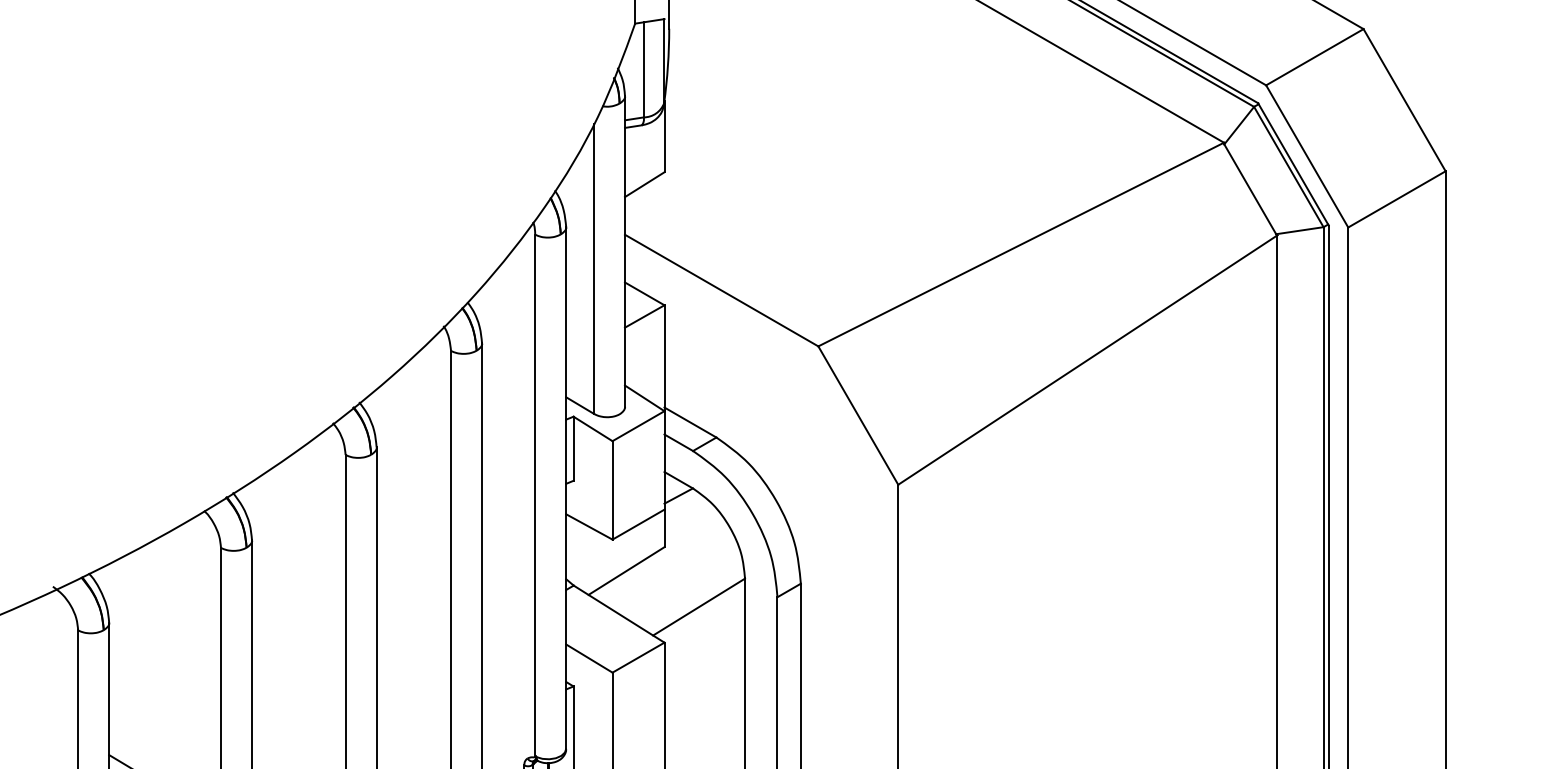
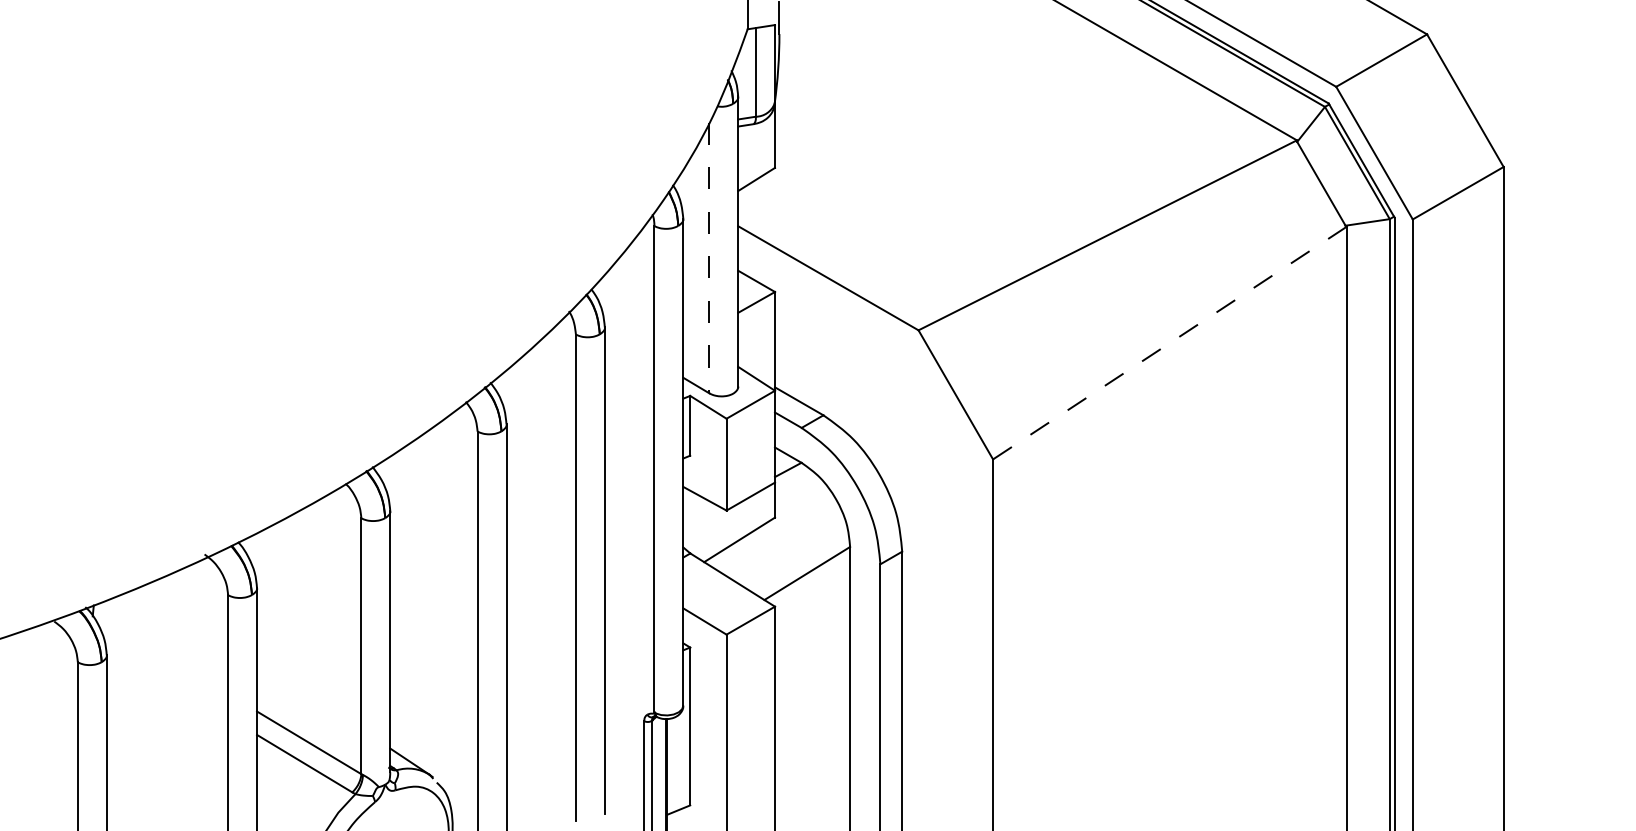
line: (594, 269) -> (709, 258), solid -> dashed
line: (1087, 360) -> (1169, 343), solid -> dashed

